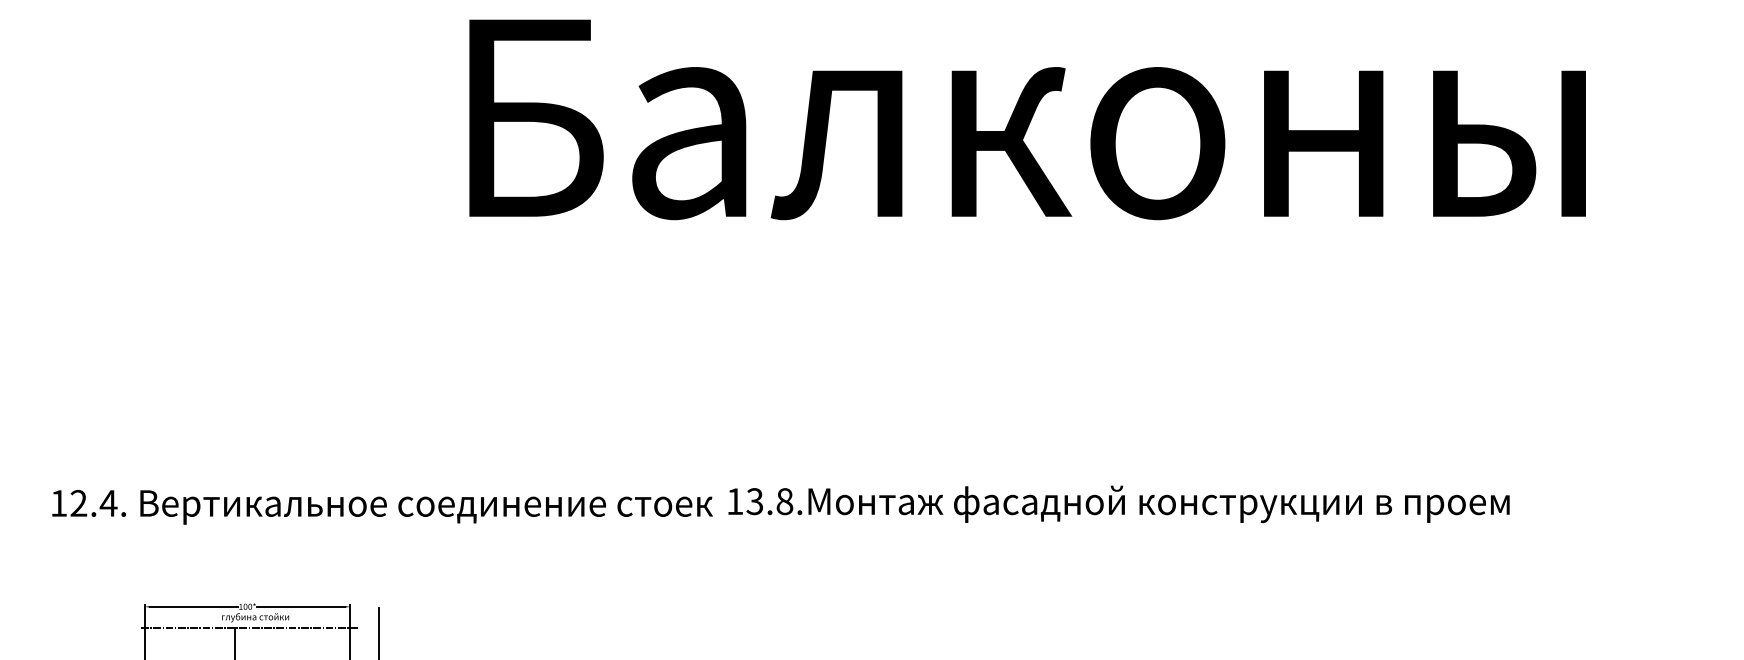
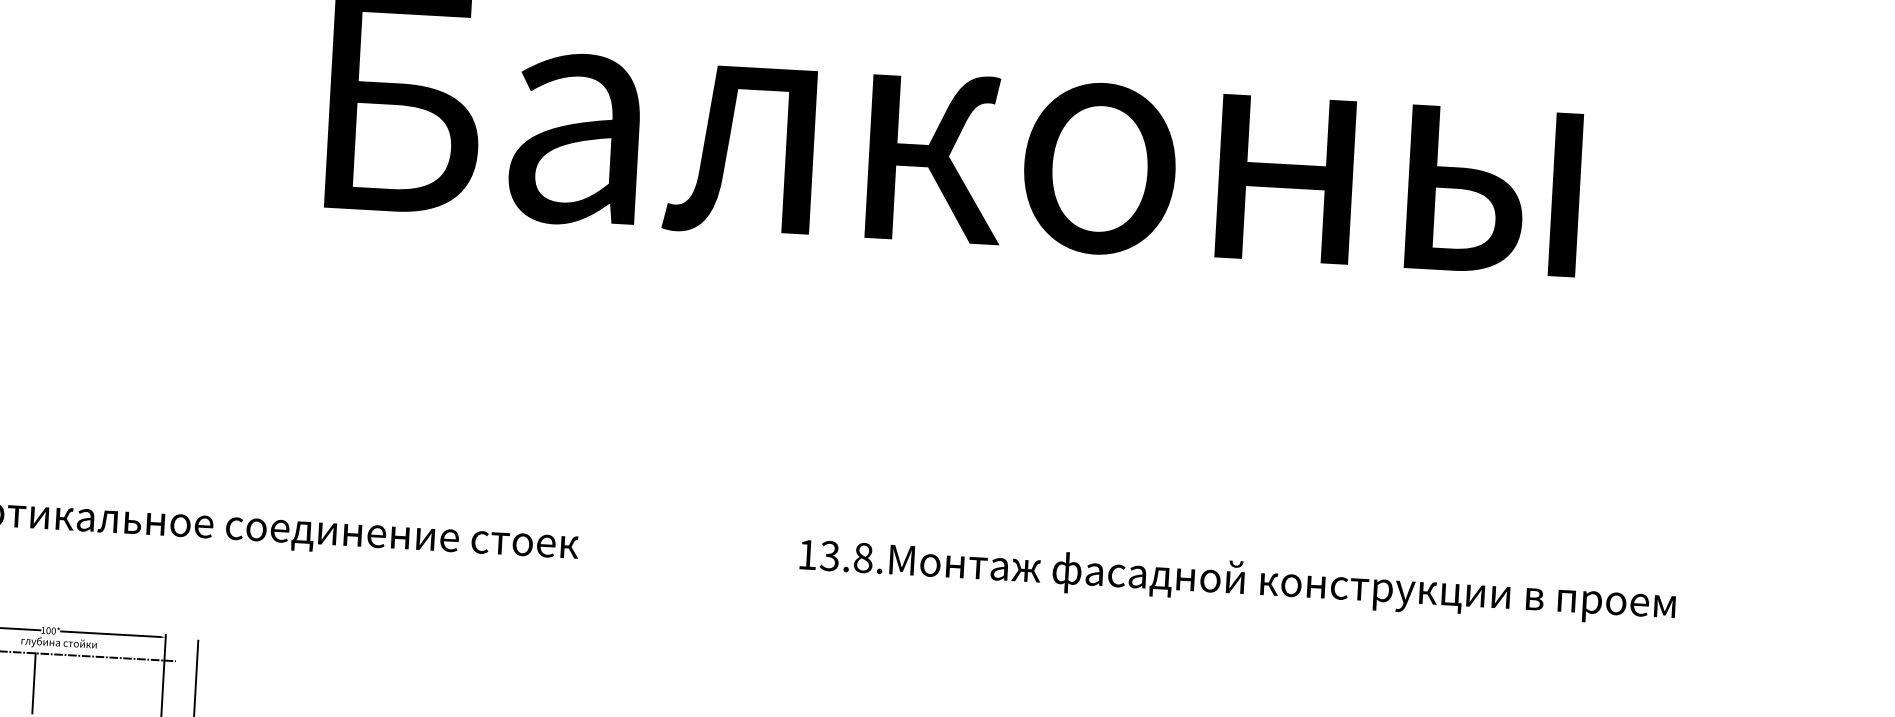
text: (1118, 504) -> (1237, 582), moved

